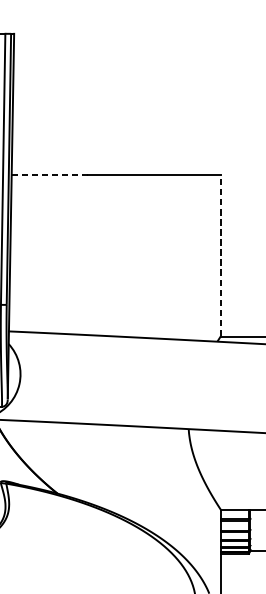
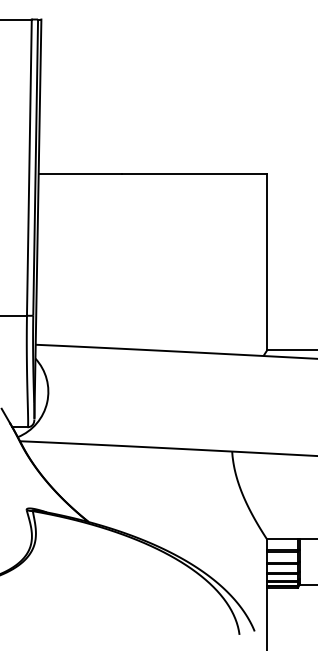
line: (49, 174) -> (80, 173), dashed -> solid
line: (221, 255) -> (267, 261), dashed -> solid

